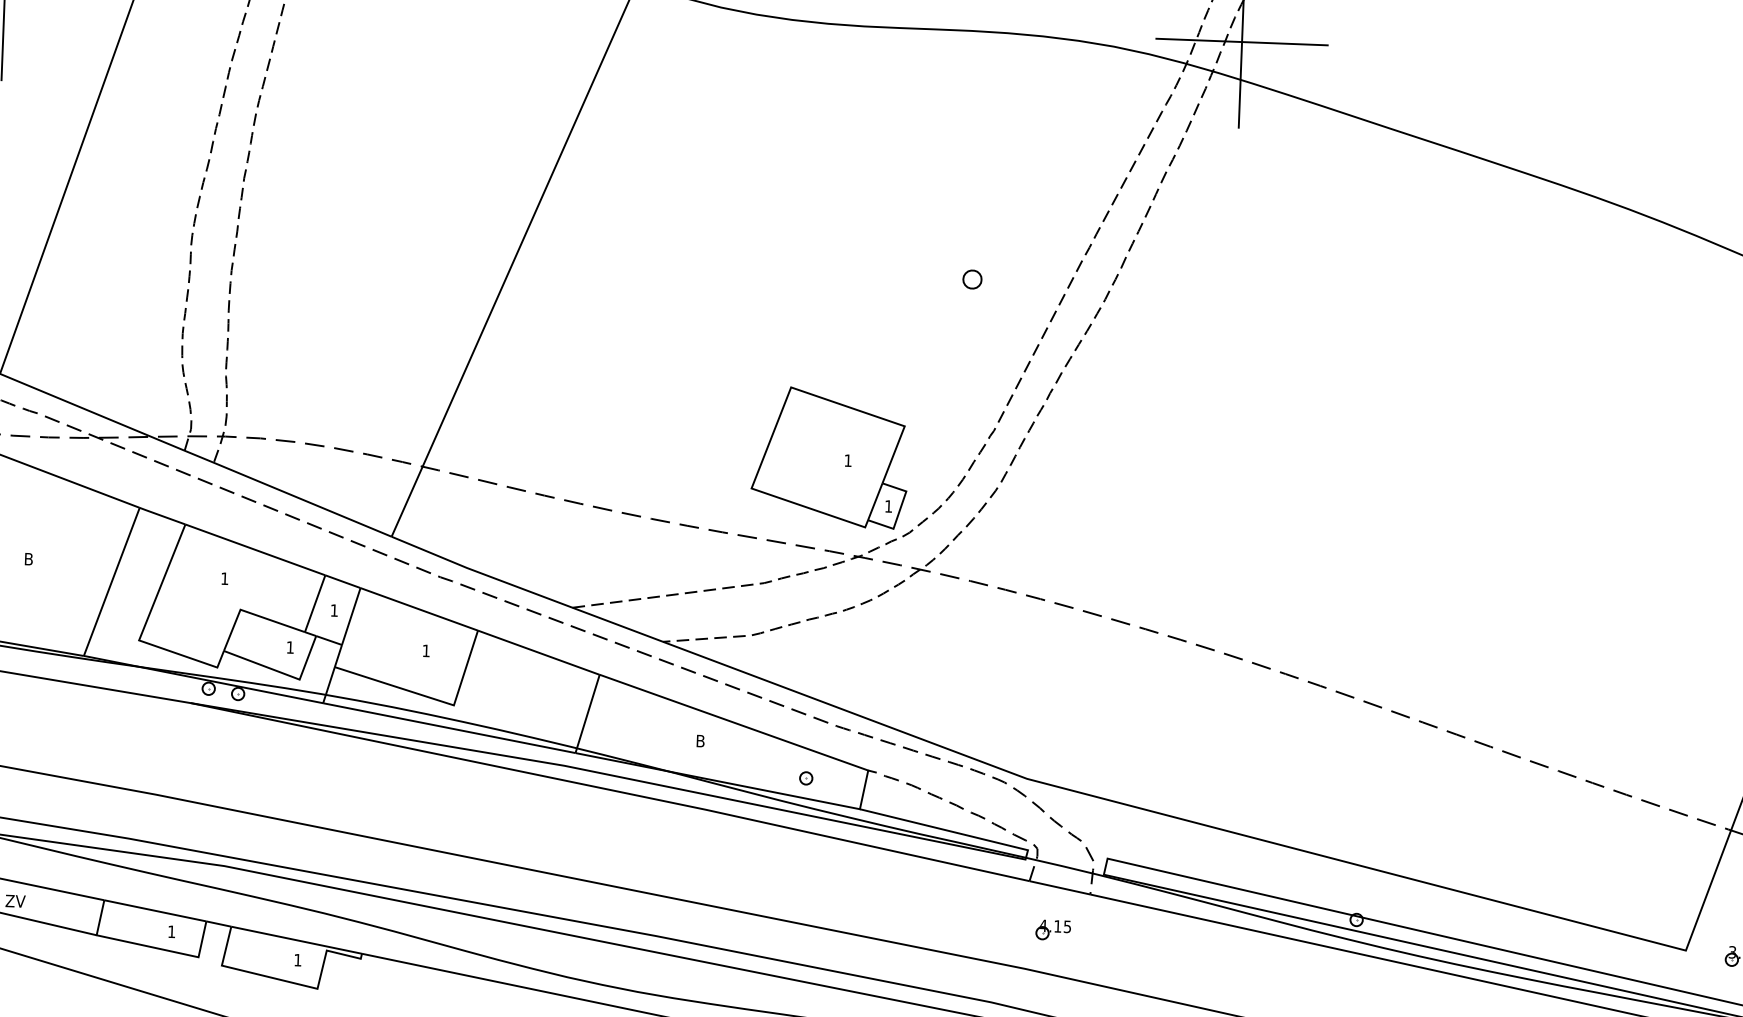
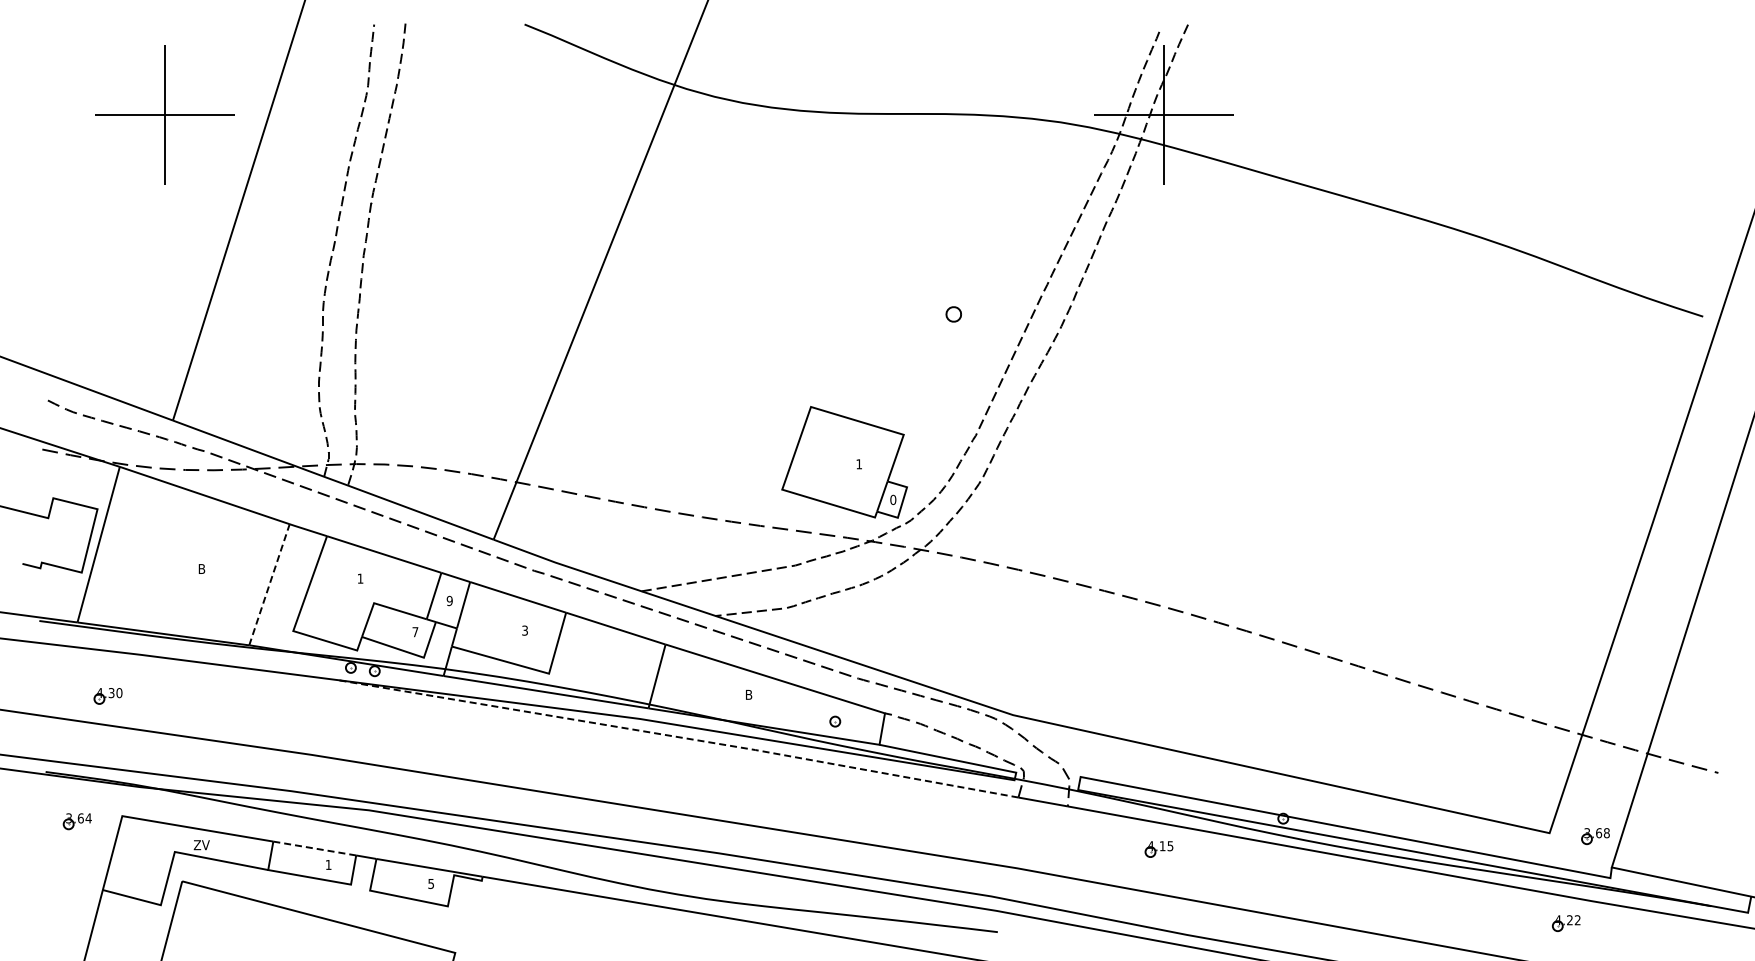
text: (888, 505) -> (893, 499), 1 -> 0
line: (111, 581) -> (269, 584), solid -> dashed
text: (334, 609) -> (449, 600), 1 -> 9
text: (290, 647) -> (415, 632), 1 -> 7
text: (425, 650) -> (524, 630), 1 -> 3
line: (611, 790) -> (678, 737), solid -> dashed
line: (156, 910) -> (315, 848), solid -> dashed
part: (1052, 930) -> (1158, 849), moved
text: (297, 960) -> (430, 884), 1 -> 5

